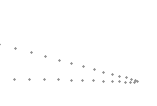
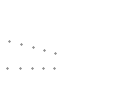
part: (103, 72) -> (89, 62), removed

